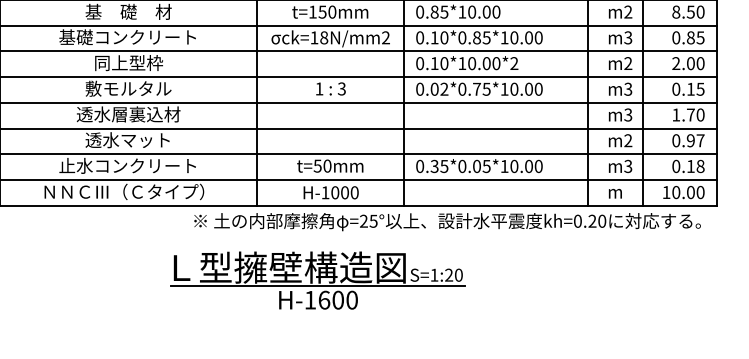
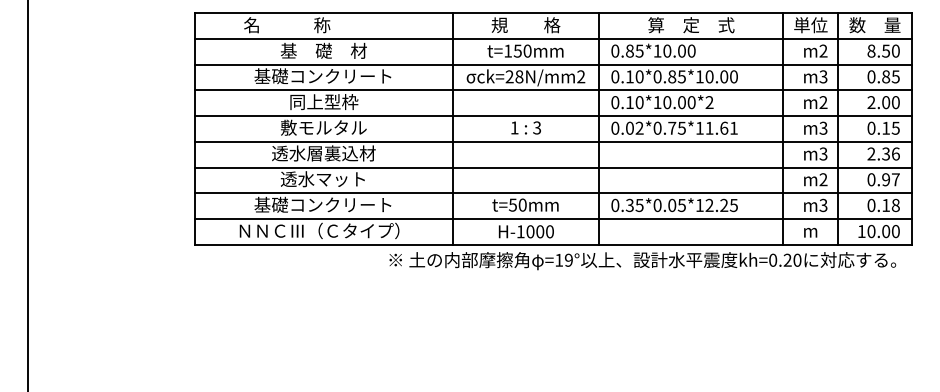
text: (314, 37) -> (509, 76), ck=18N/mm2 -> ck=28N/mm2
text: (526, 88) -> (721, 127), 0.02*0.75*10.00 -> 0.02*0.75*11.61
text: (688, 114) -> (883, 153), 1.70 -> 2.36
text: (75, 165) -> (270, 204), 止水コンクリート -> 基礎コンクリート
text: (526, 166) -> (721, 205), 0.35*0.05*10.00 -> 0.35*0.05*12.25
text: (368, 220) -> (563, 259), =25° -> =19°
part: (318, 280) -> (513, 319), removed

